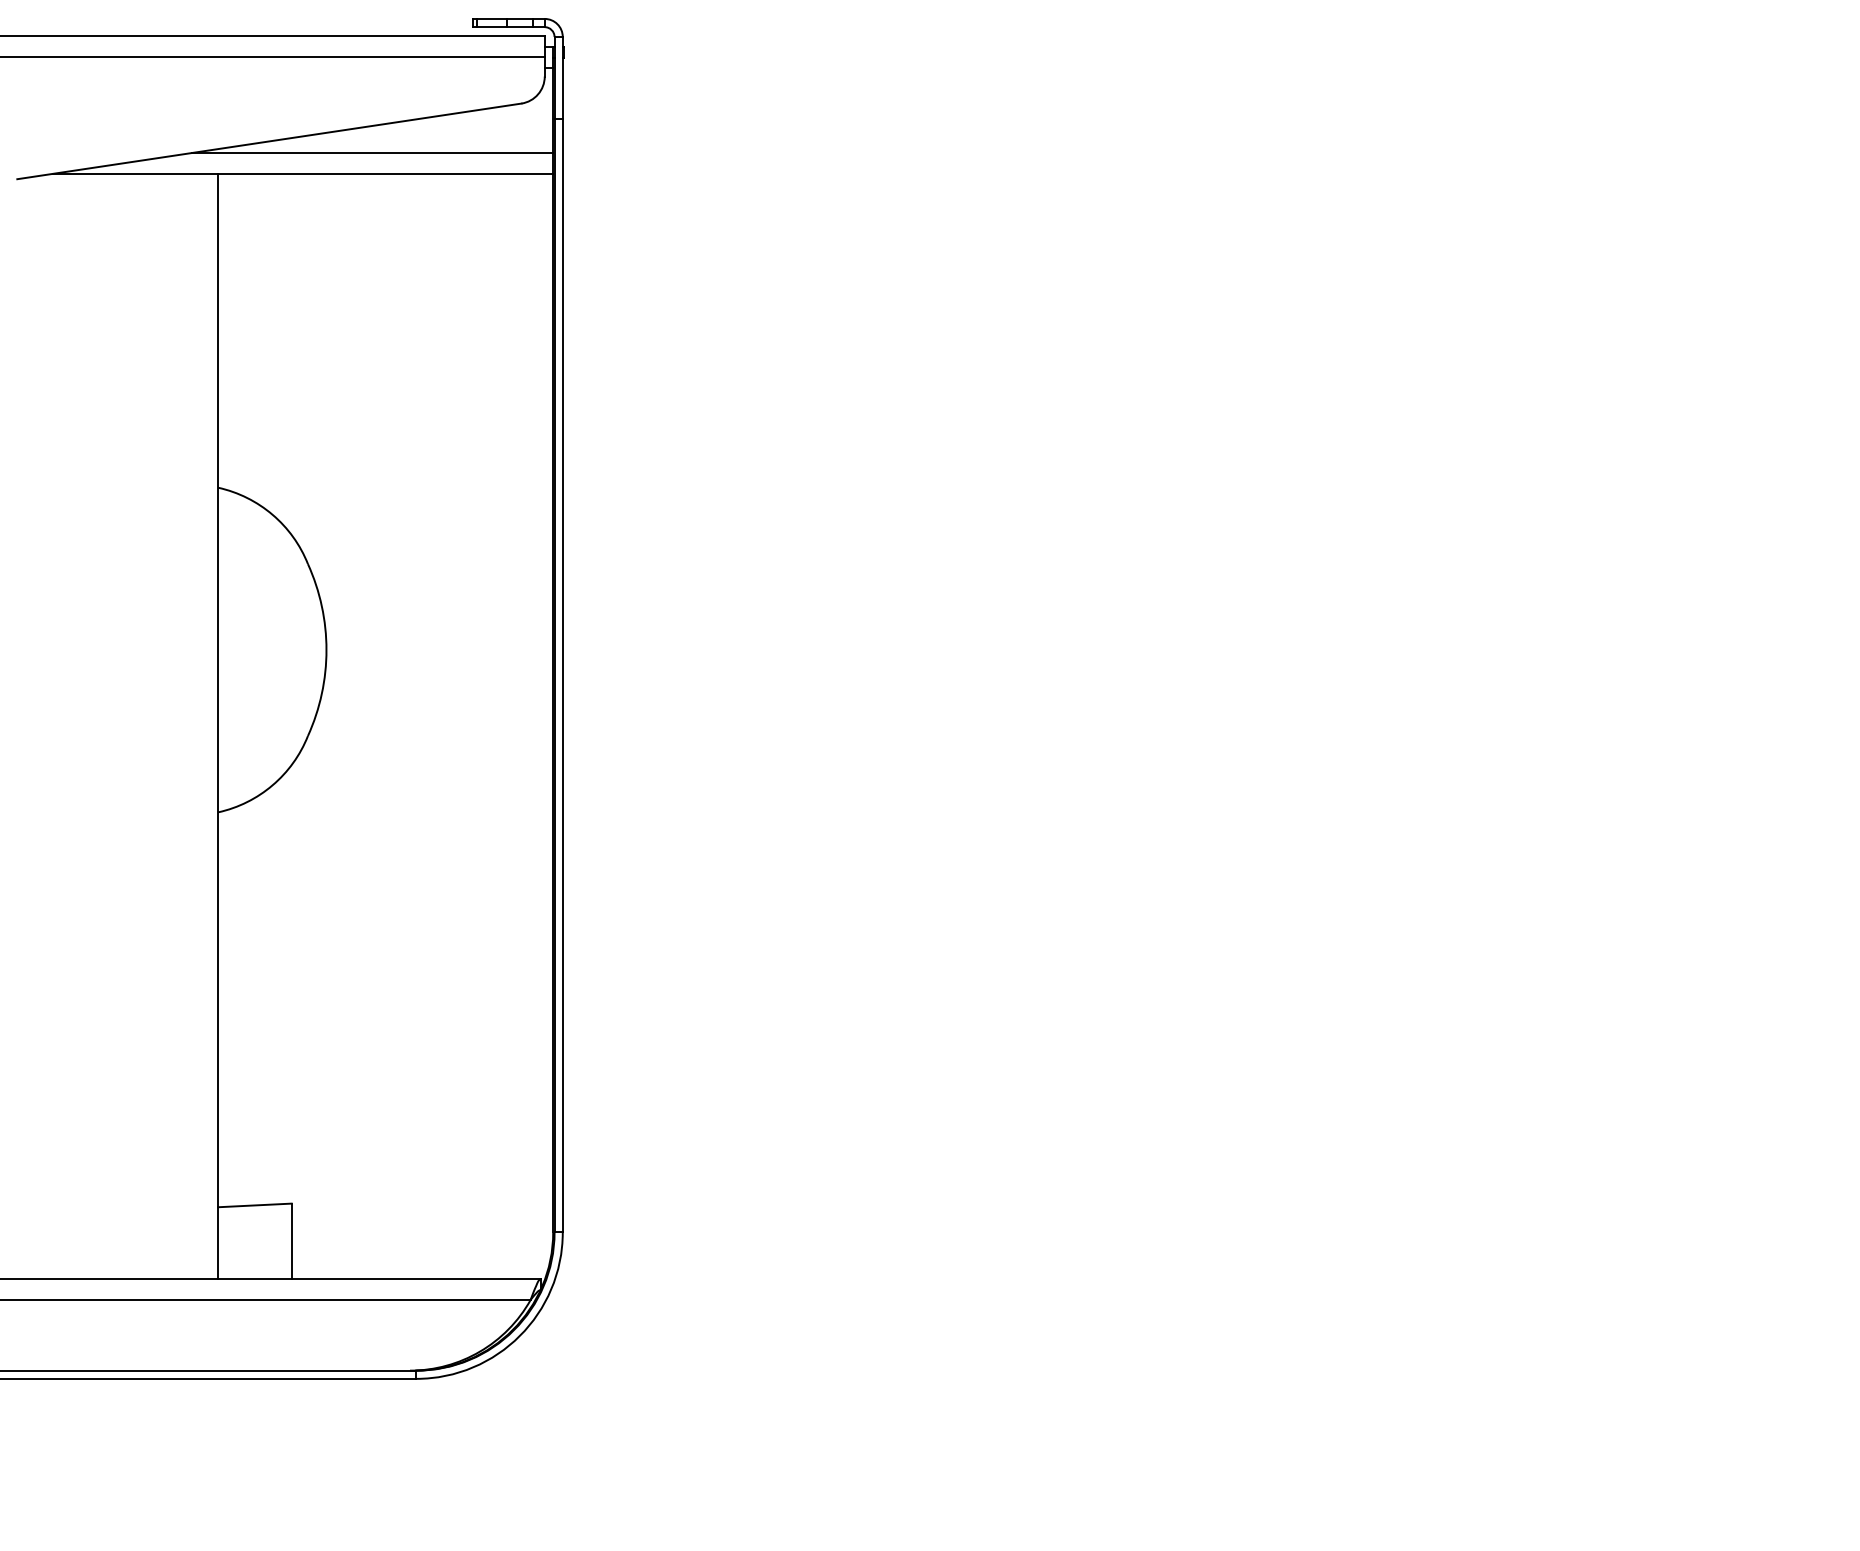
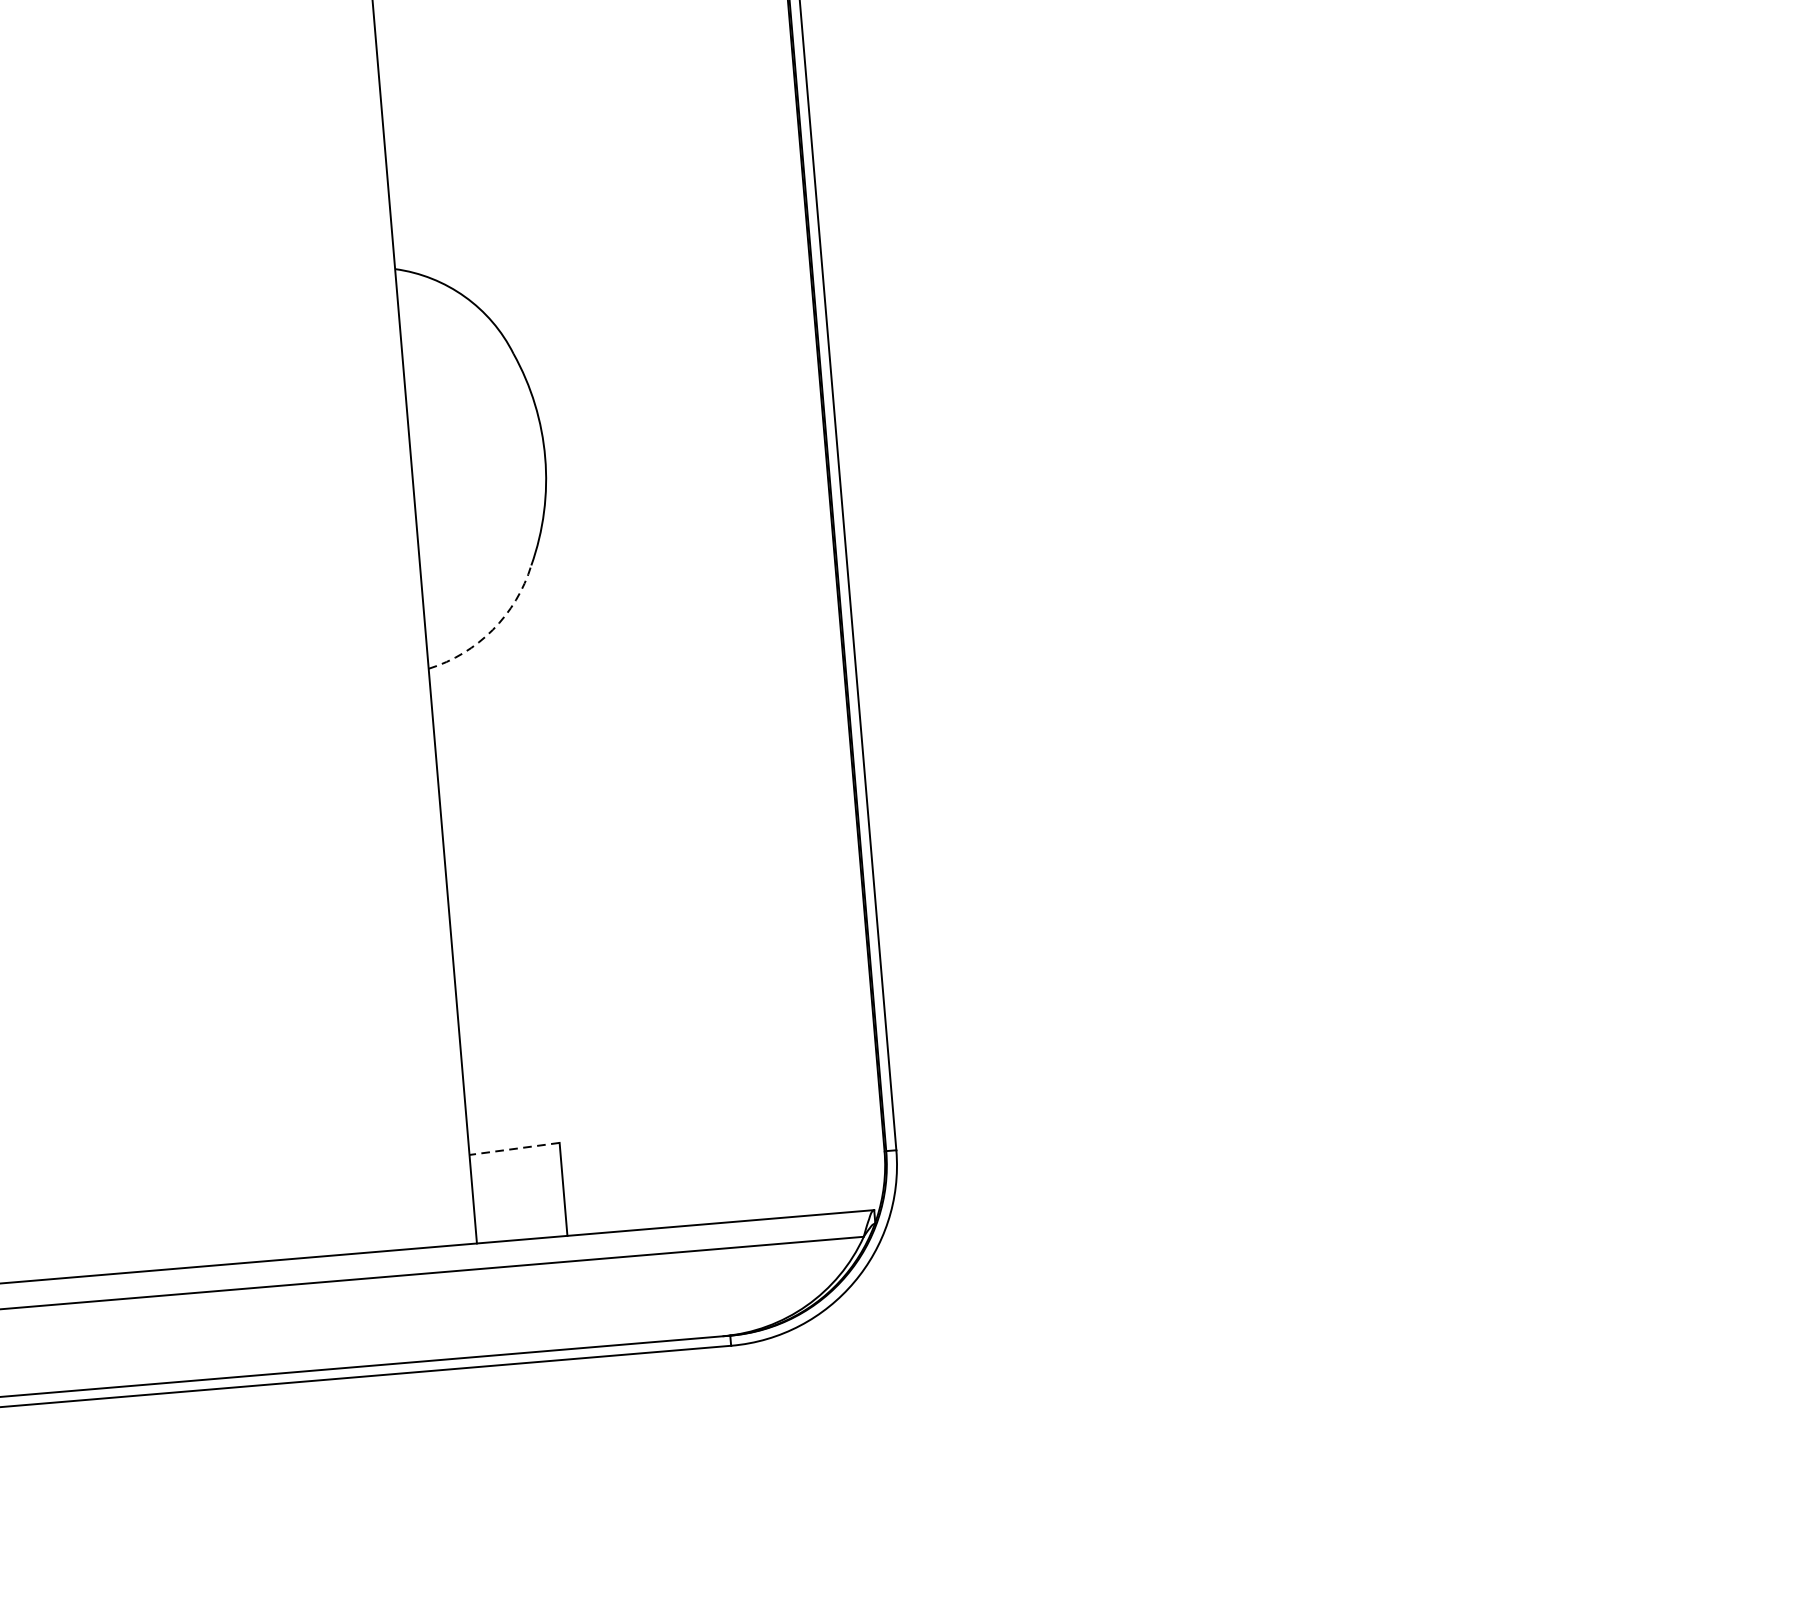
arc: (272, 785) -> (492, 630), solid -> dashed
line: (254, 1205) -> (514, 1149), solid -> dashed

